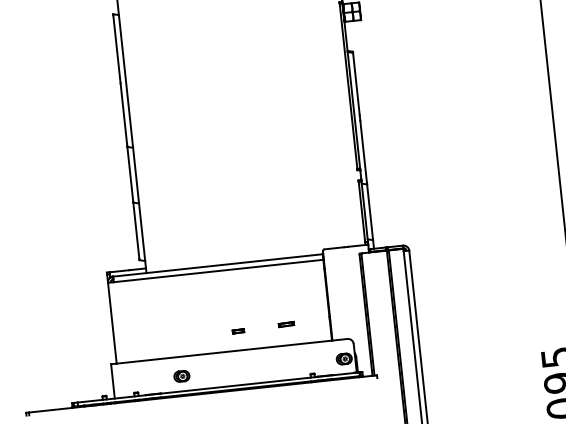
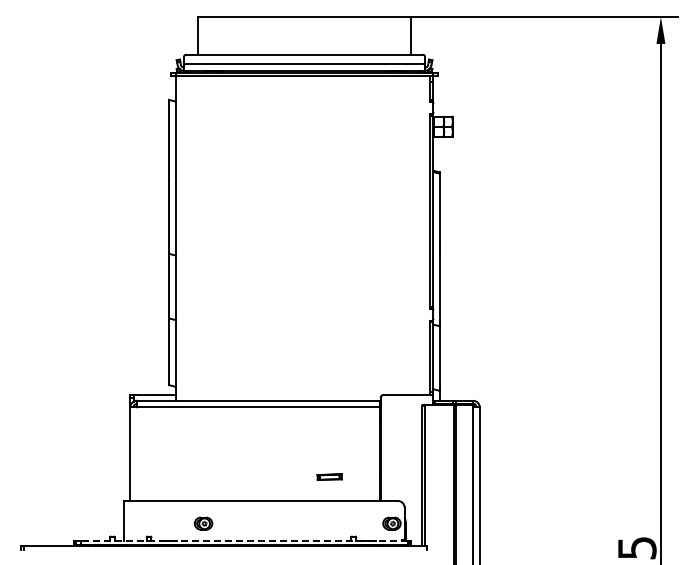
part: (286, 324) -> (329, 476), size x1.4
part: (238, 331) -> (273, 478), removed
line: (217, 387) -> (243, 540), solid -> dashed

